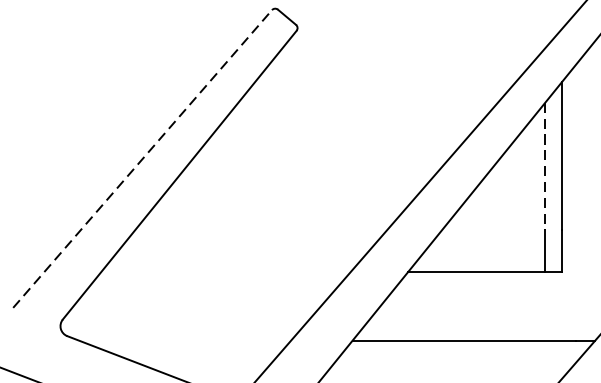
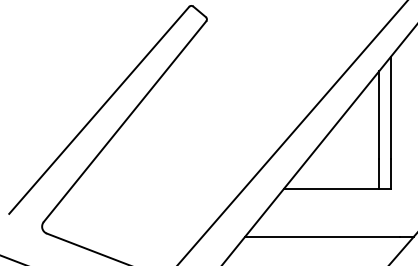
line: (143, 159) -> (99, 110), dashed -> solid
line: (545, 166) -> (379, 115), dashed -> solid

